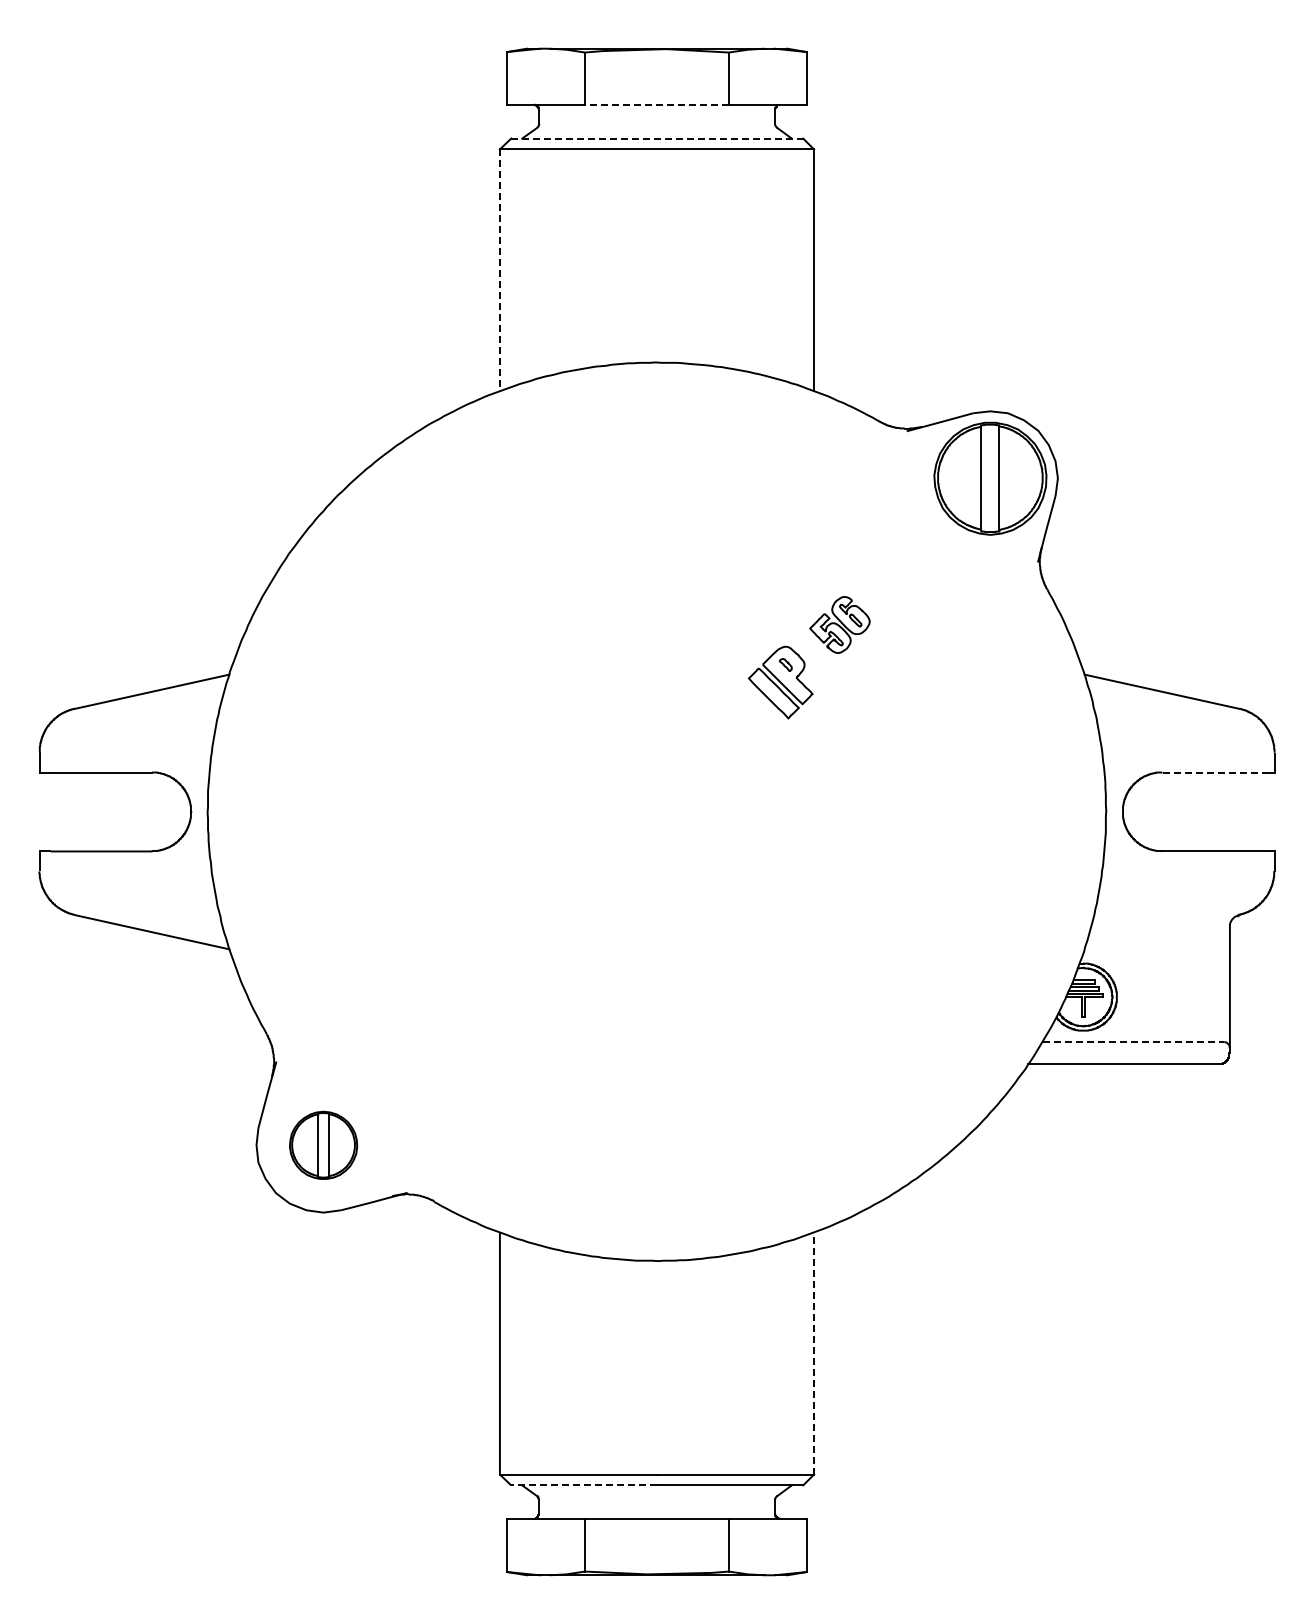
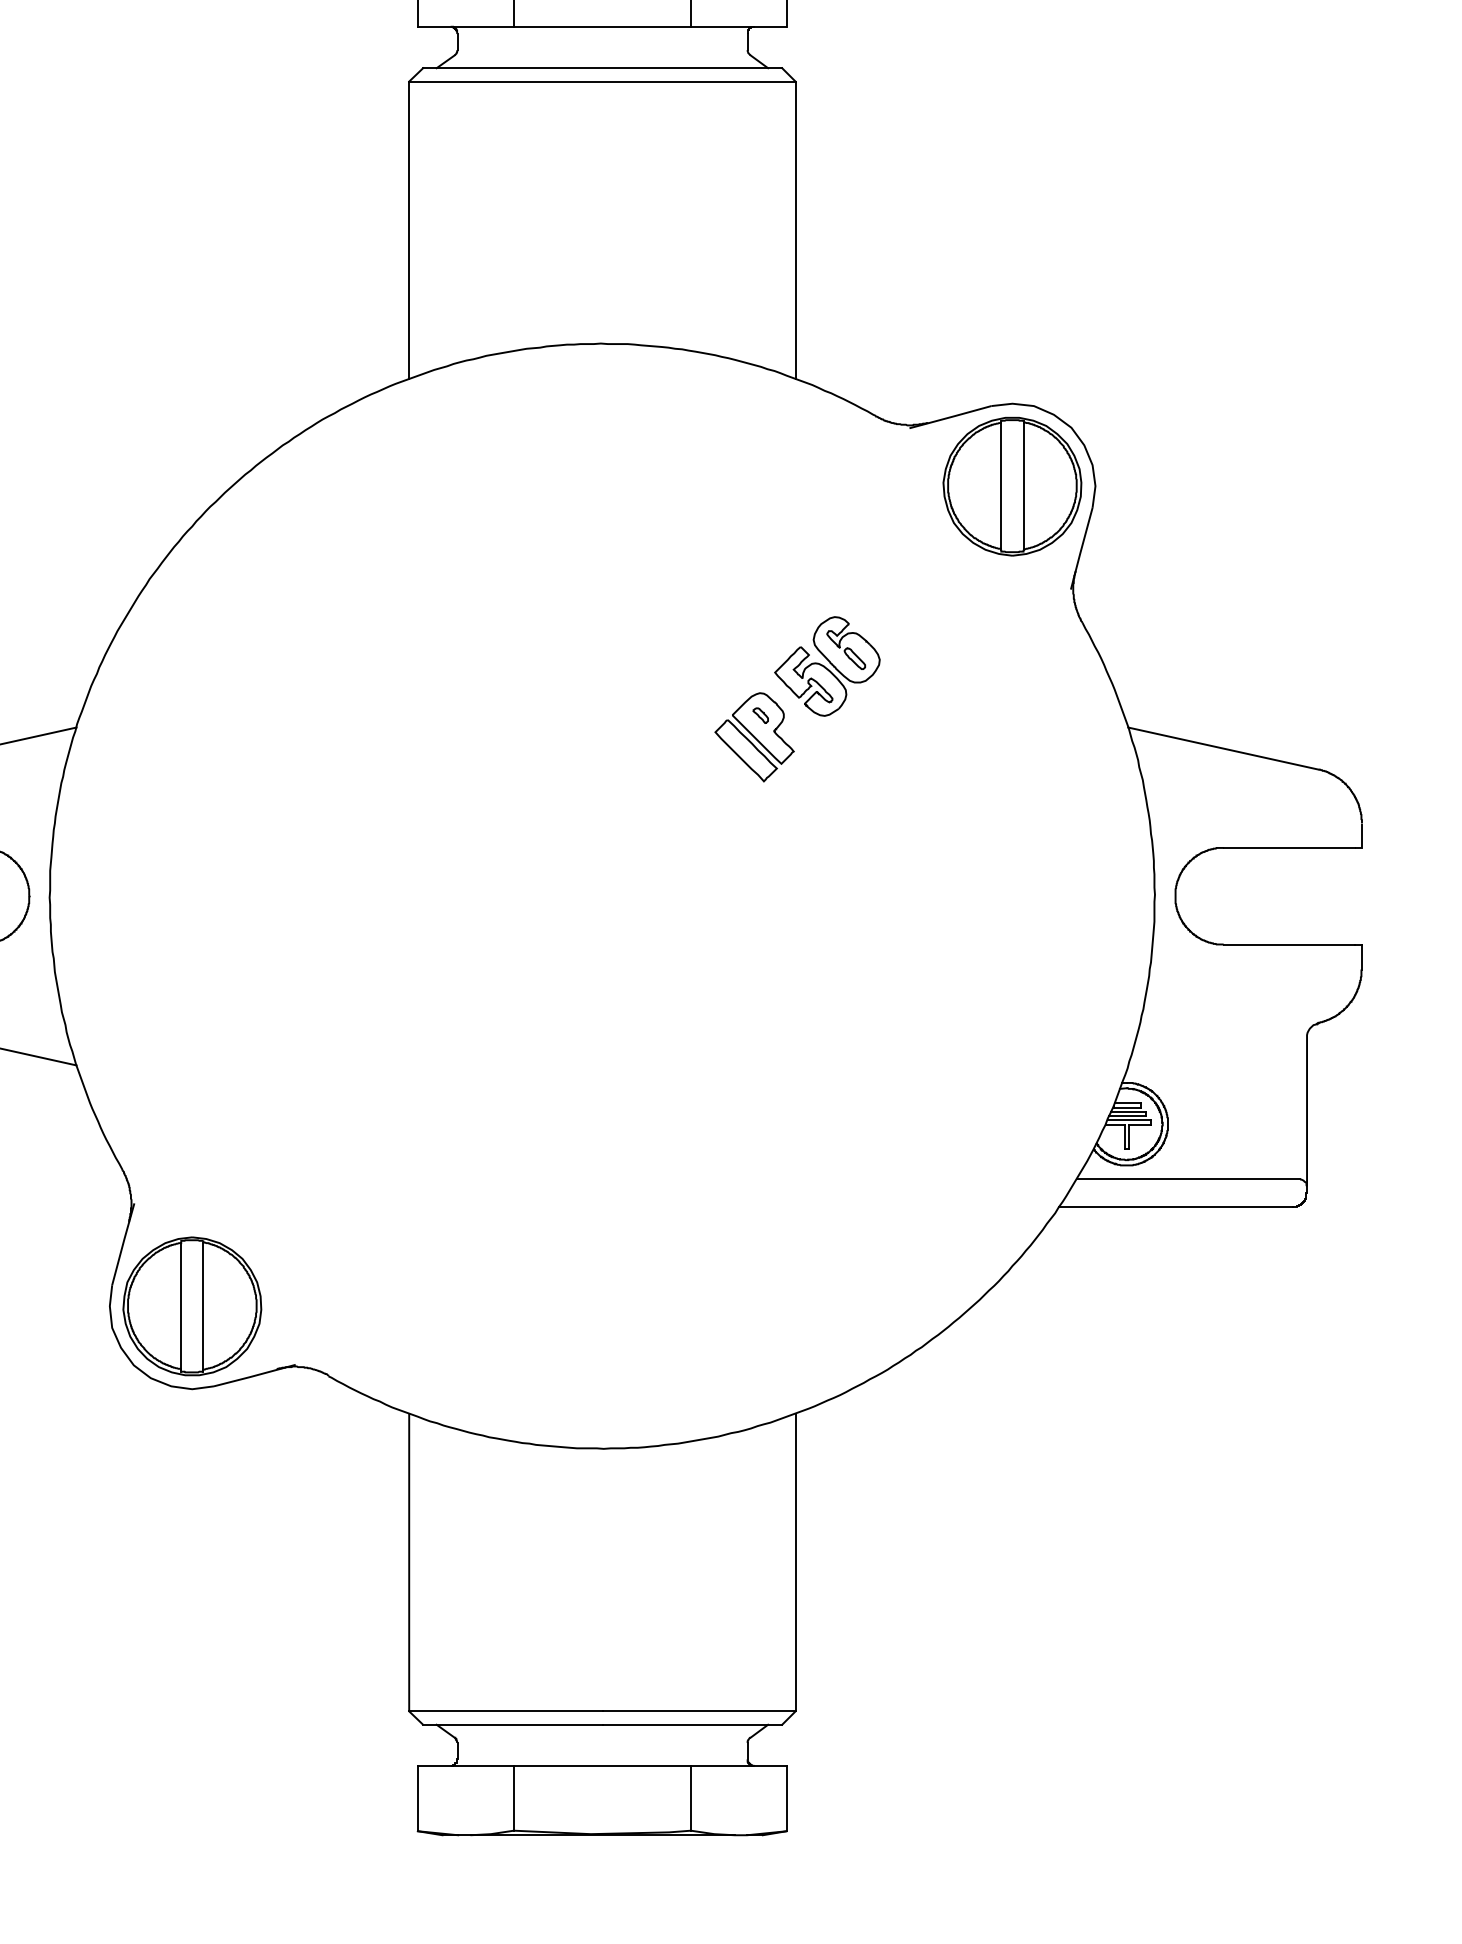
line: (657, 104) -> (603, 26), dashed -> solid
line: (657, 138) -> (603, 68), dashed -> solid
line: (499, 270) -> (408, 230), dashed -> solid
part: (839, 624) -> (826, 665), size x1.43
line: (1215, 772) -> (1289, 847), dashed -> solid
line: (1133, 1042) -> (1188, 1179), dashed -> solid
part: (323, 1145) -> (192, 1306), size x1.67
line: (814, 1353) -> (796, 1562), dashed -> solid
line: (584, 1485) -> (513, 1724), dashed -> solid

